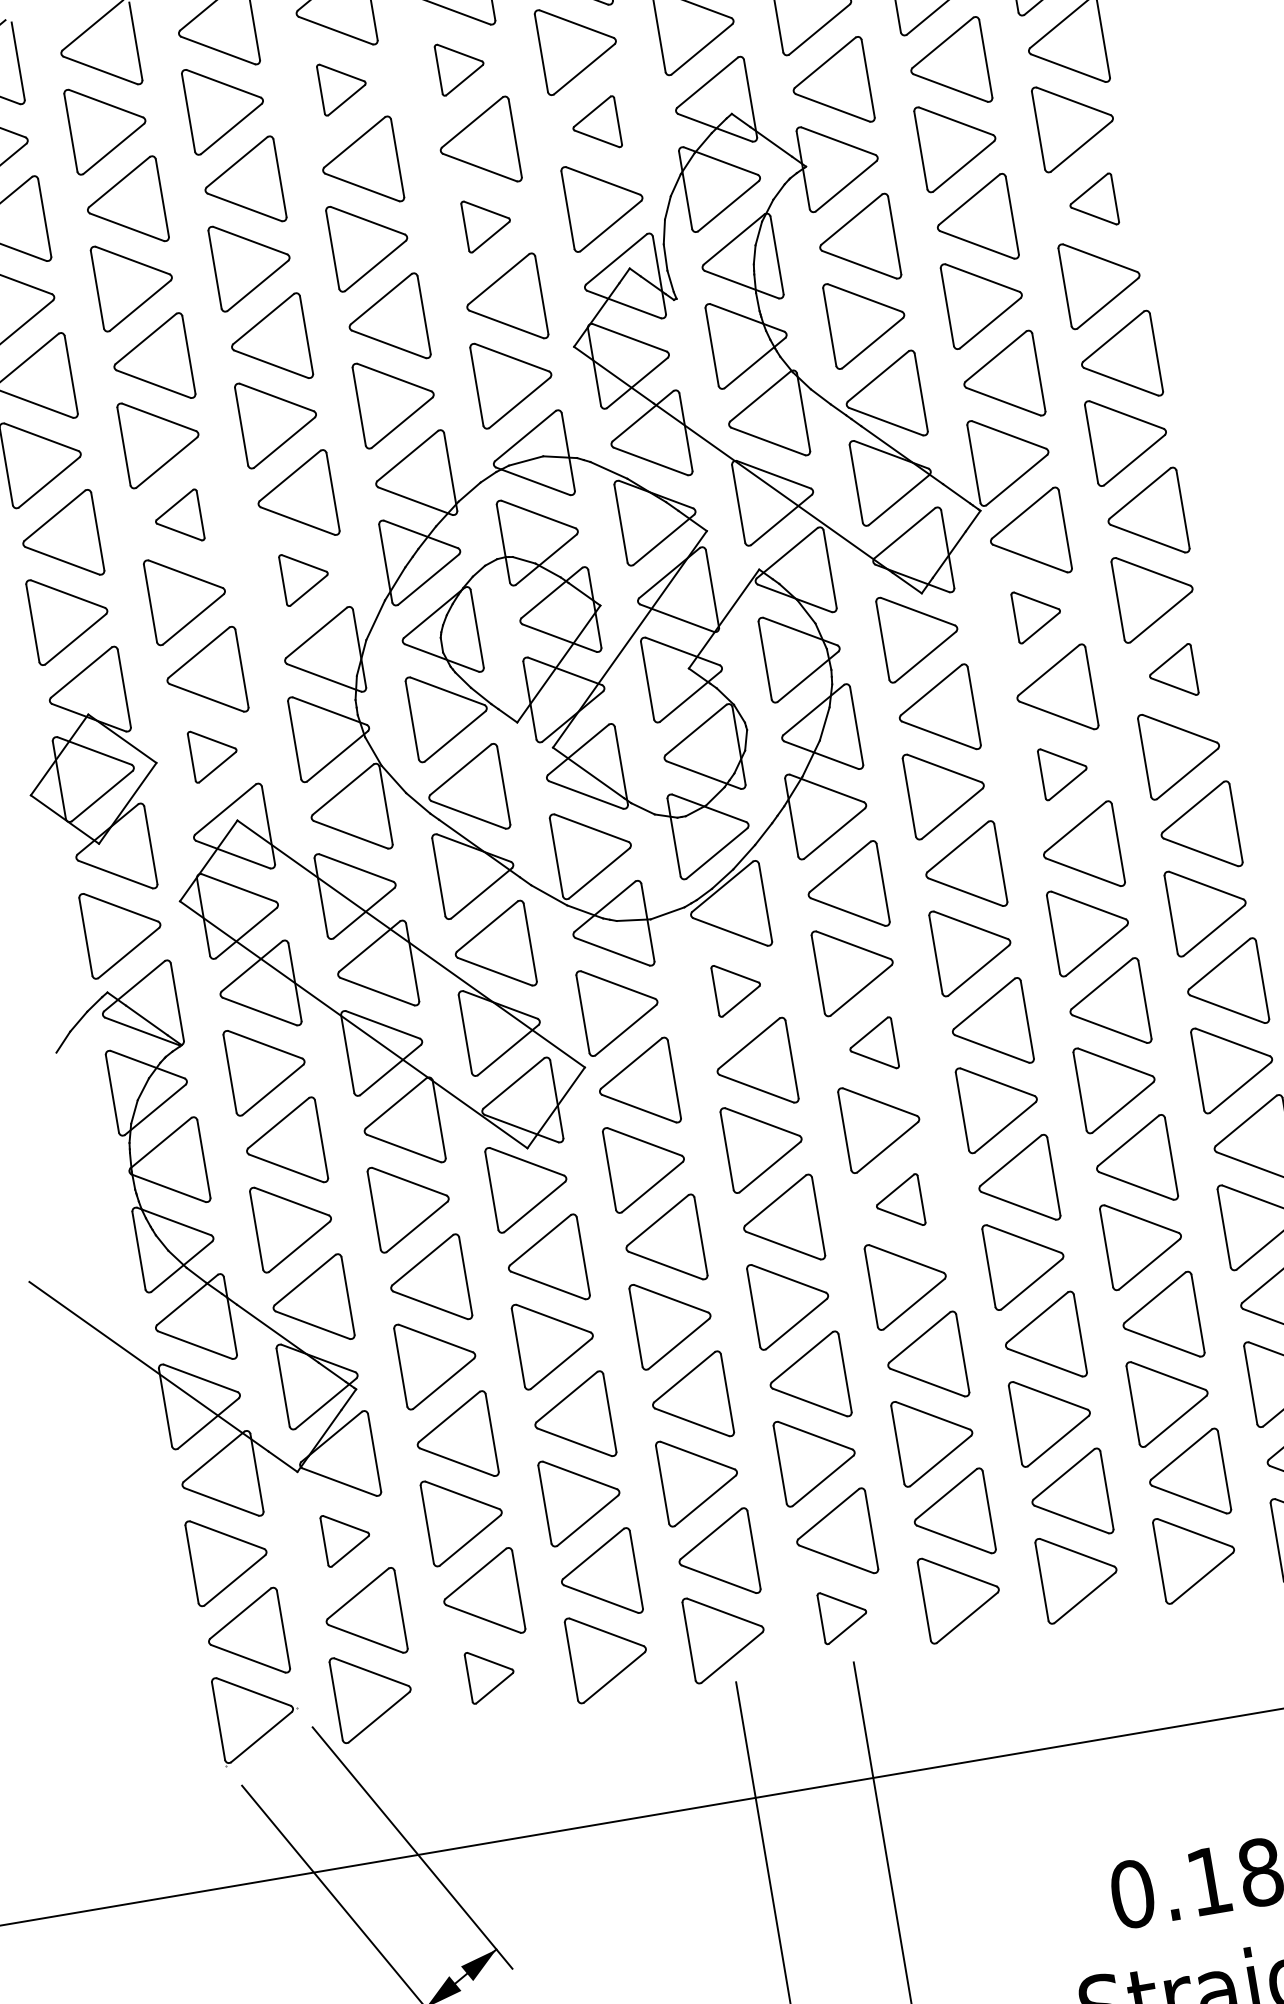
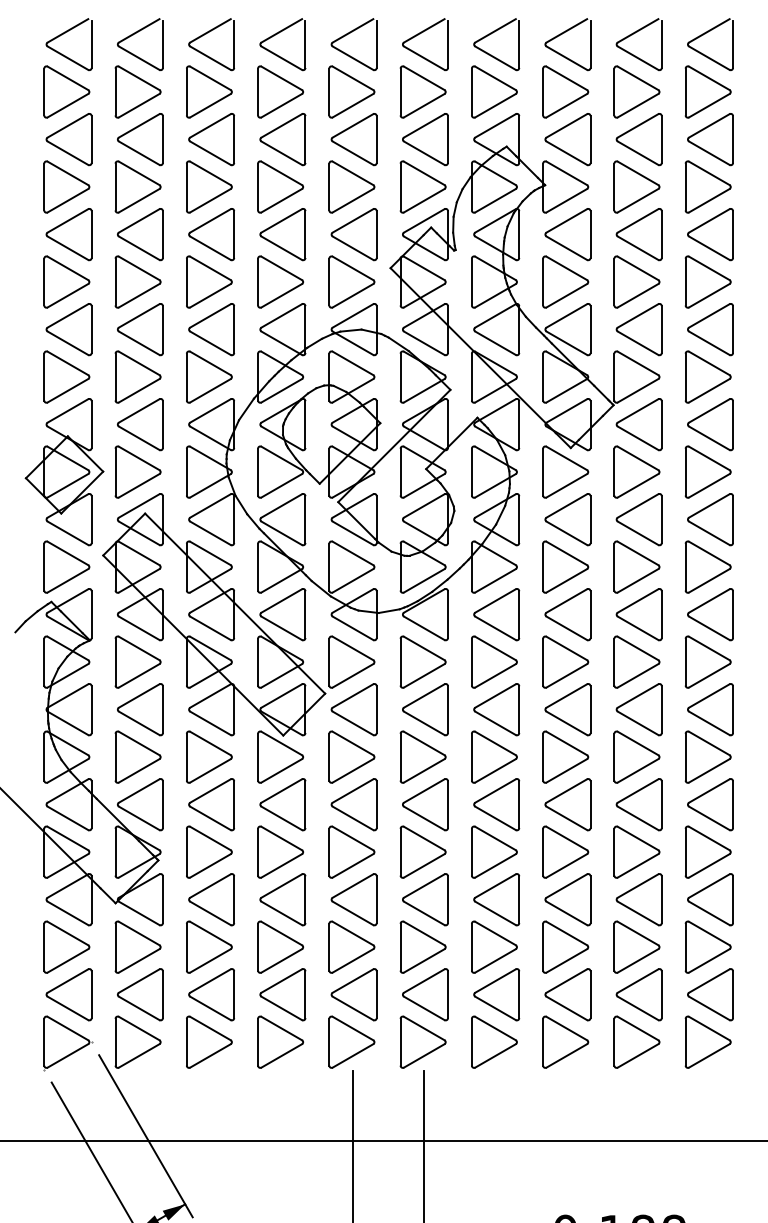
part: (460, 66) -> (351, 91), size x1.67
part: (343, 85) -> (280, 91), size x1.67
part: (595, 124) -> (425, 139), size x1.67
part: (1092, 201) -> (710, 234), size x1.67
part: (486, 222) -> (351, 186), size x1.67
part: (178, 517) -> (140, 329), size x1.67
part: (305, 576) -> (209, 376), size x1.67
part: (1036, 613) -> (636, 471), size x1.67
part: (1172, 672) -> (710, 519), size x1.67
part: (213, 753) -> (137, 471), size x1.67
part: (1063, 770) -> (636, 566), size x1.67
part: (736, 987) -> (422, 661), size x1.67
part: (872, 1045) -> (496, 709), size x1.67
part: (898, 1202) -> (496, 804), size x1.67
part: (345, 1537) -> (137, 946), size x1.67
part: (842, 1614) -> (422, 1041), size x1.67
part: (491, 1673) -> (209, 1041), size x1.67

